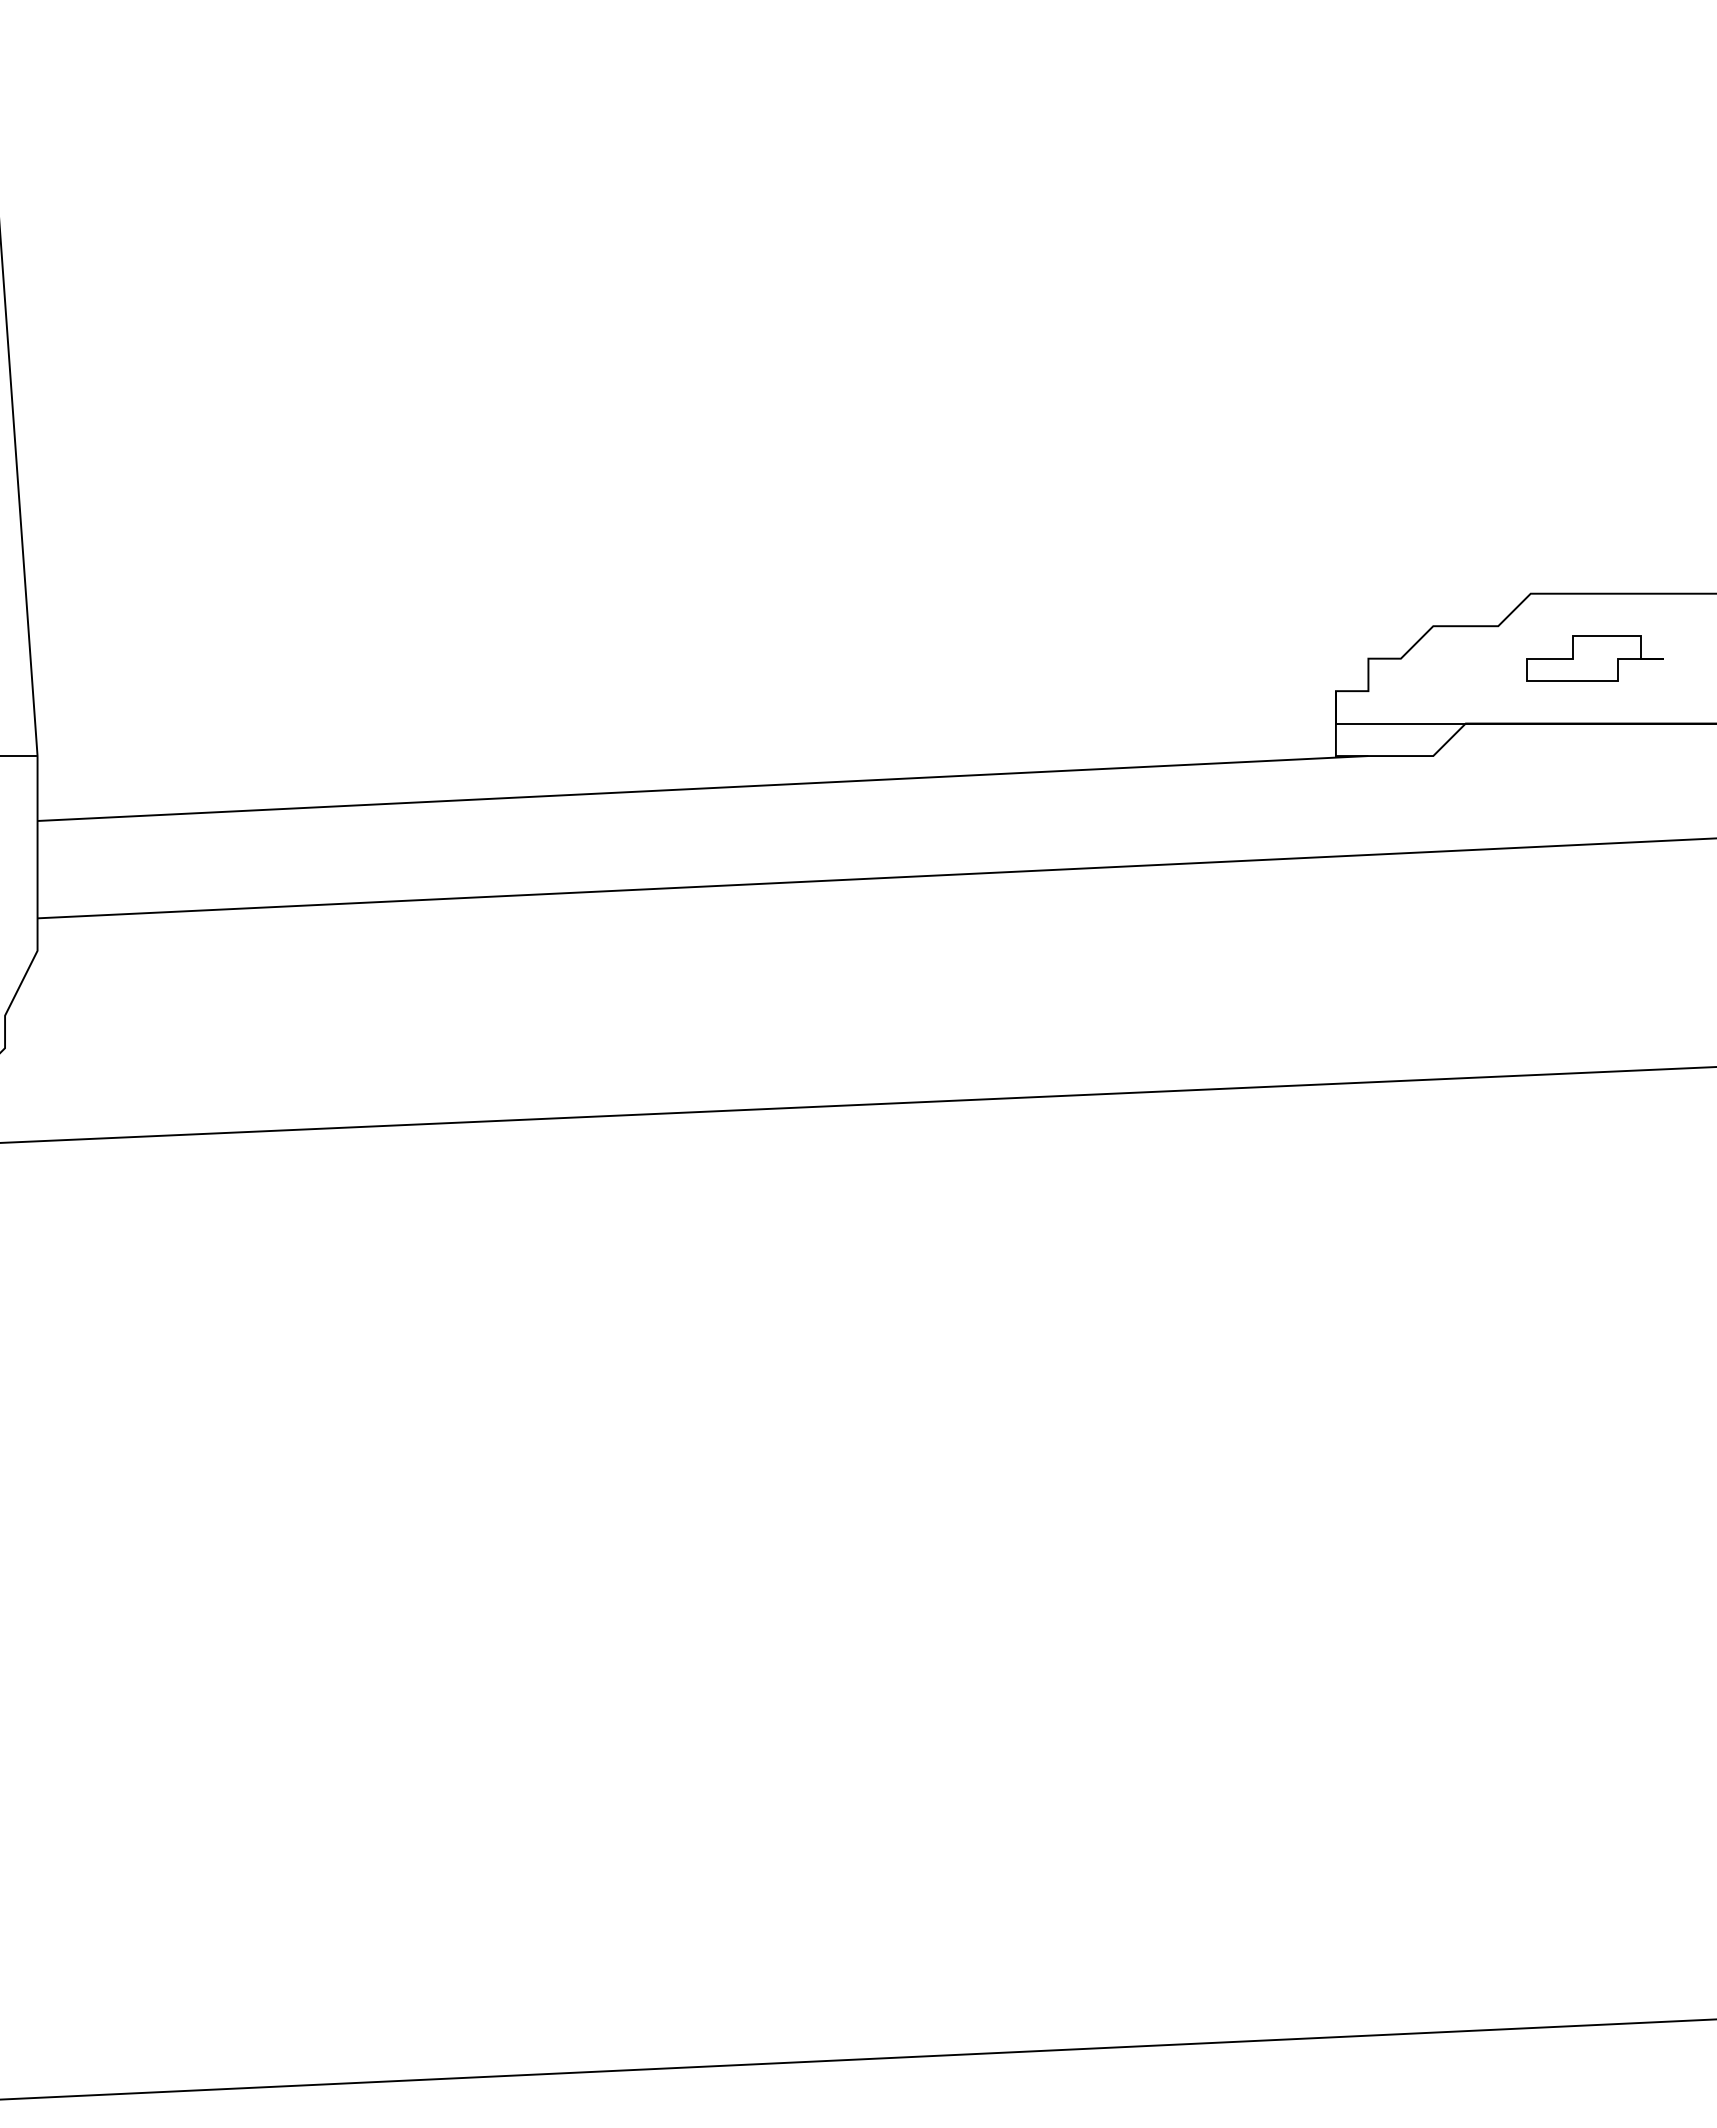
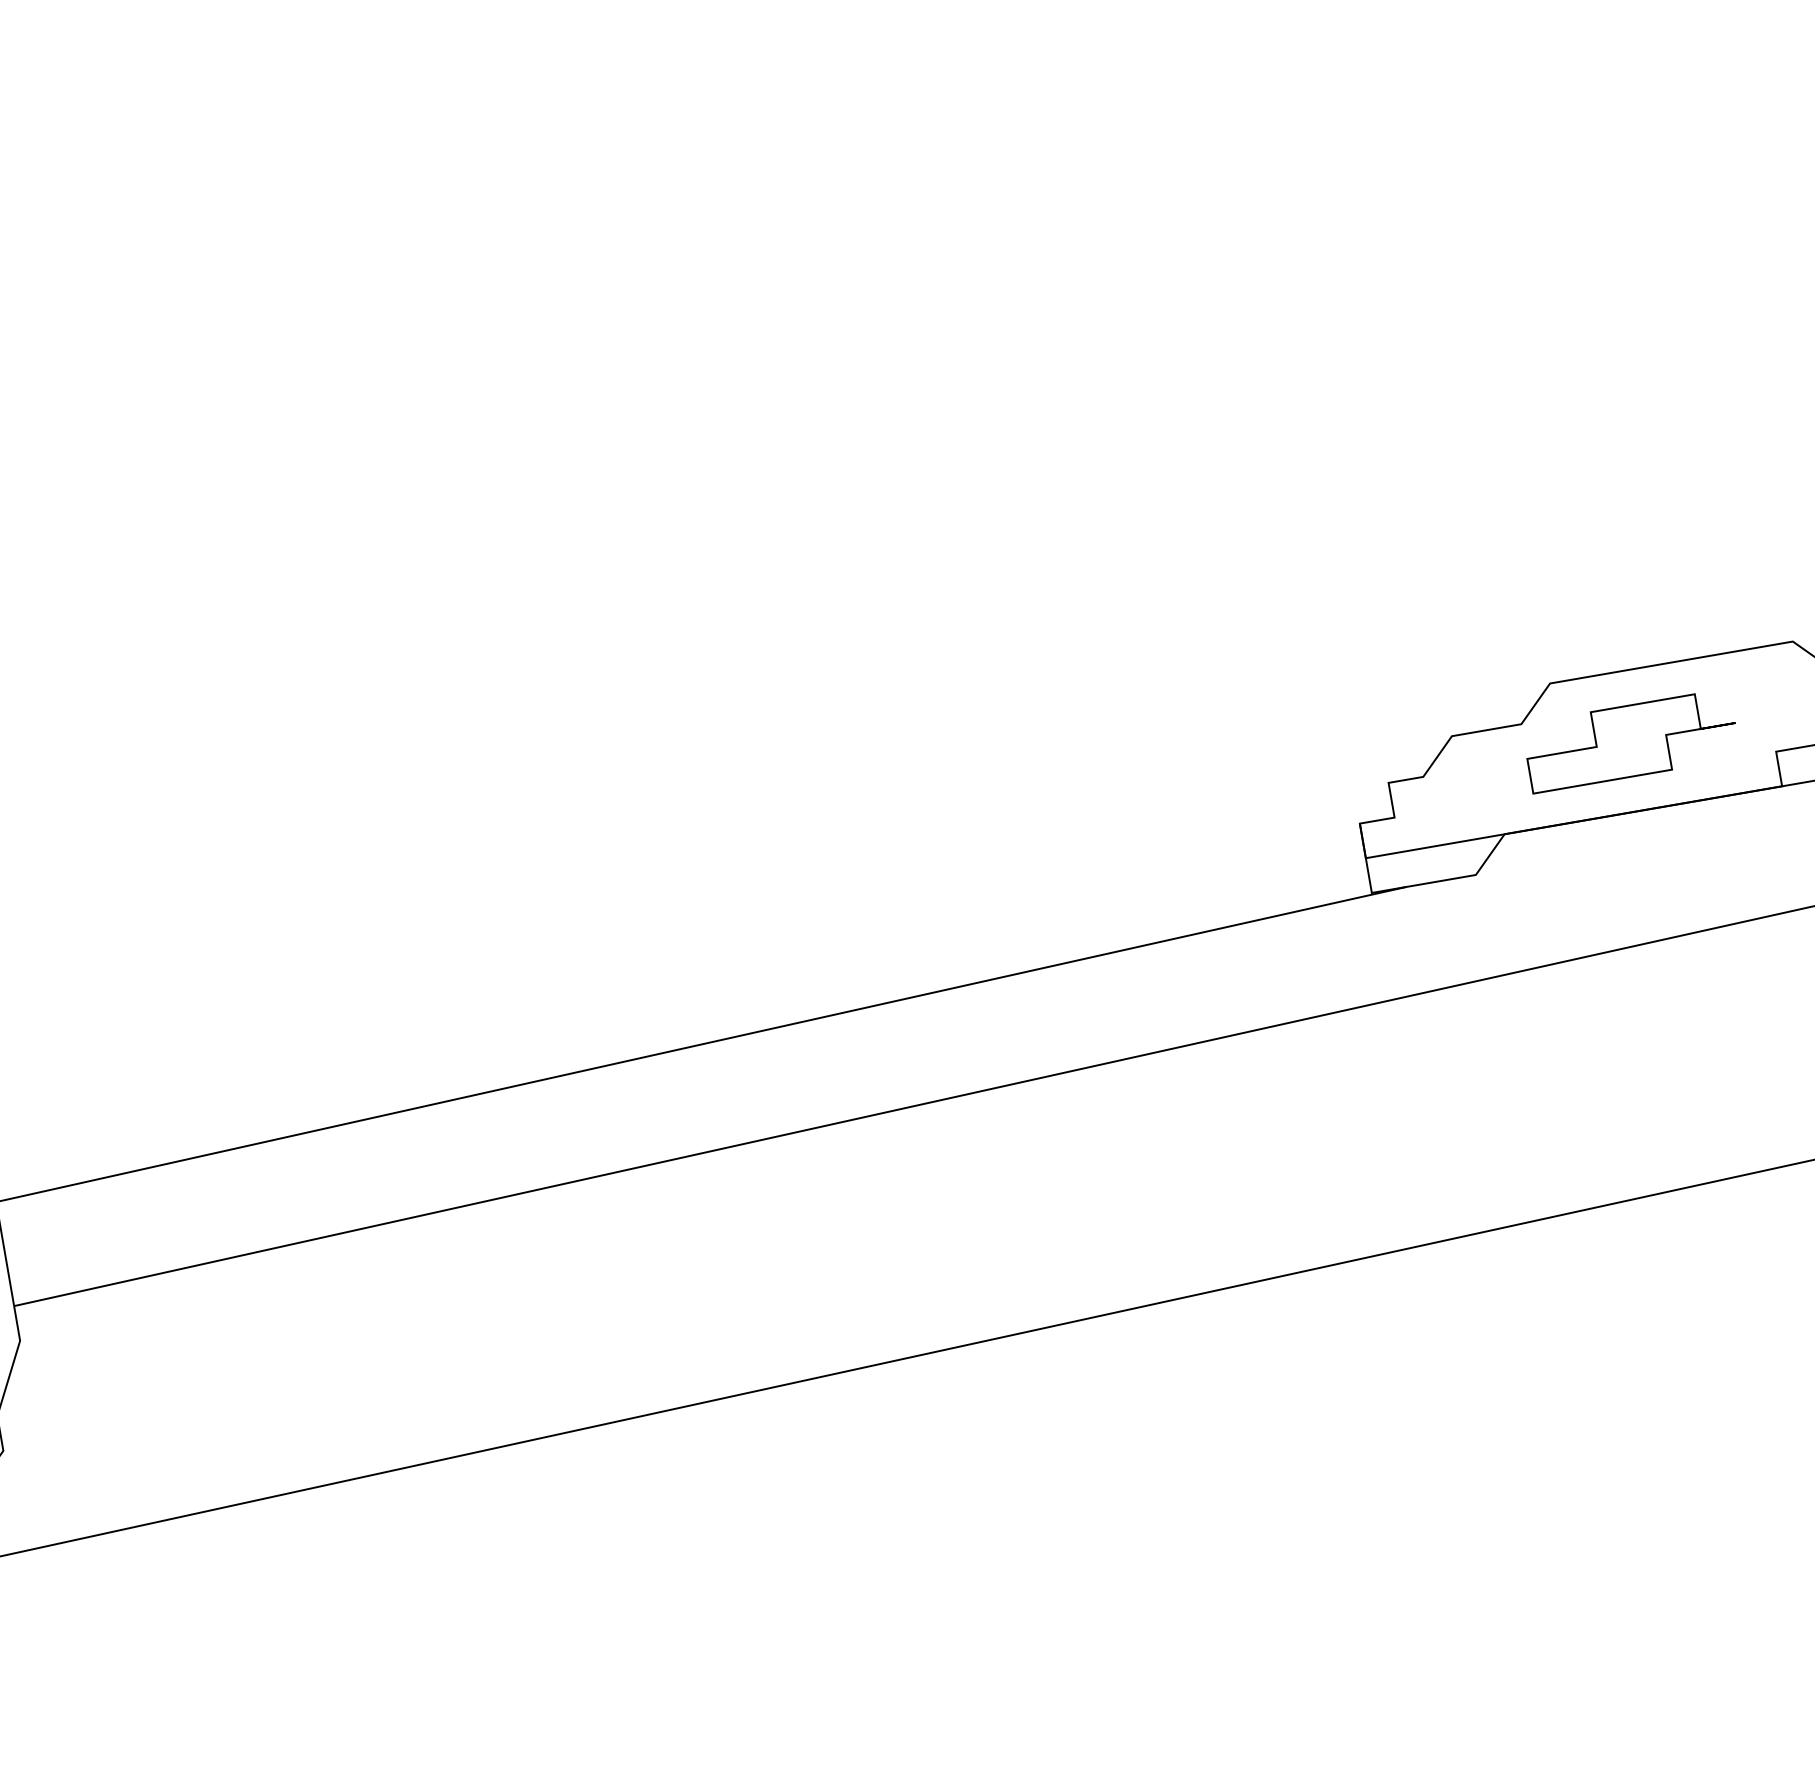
part: (1594, 658) -> (1630, 740), size x1.43

